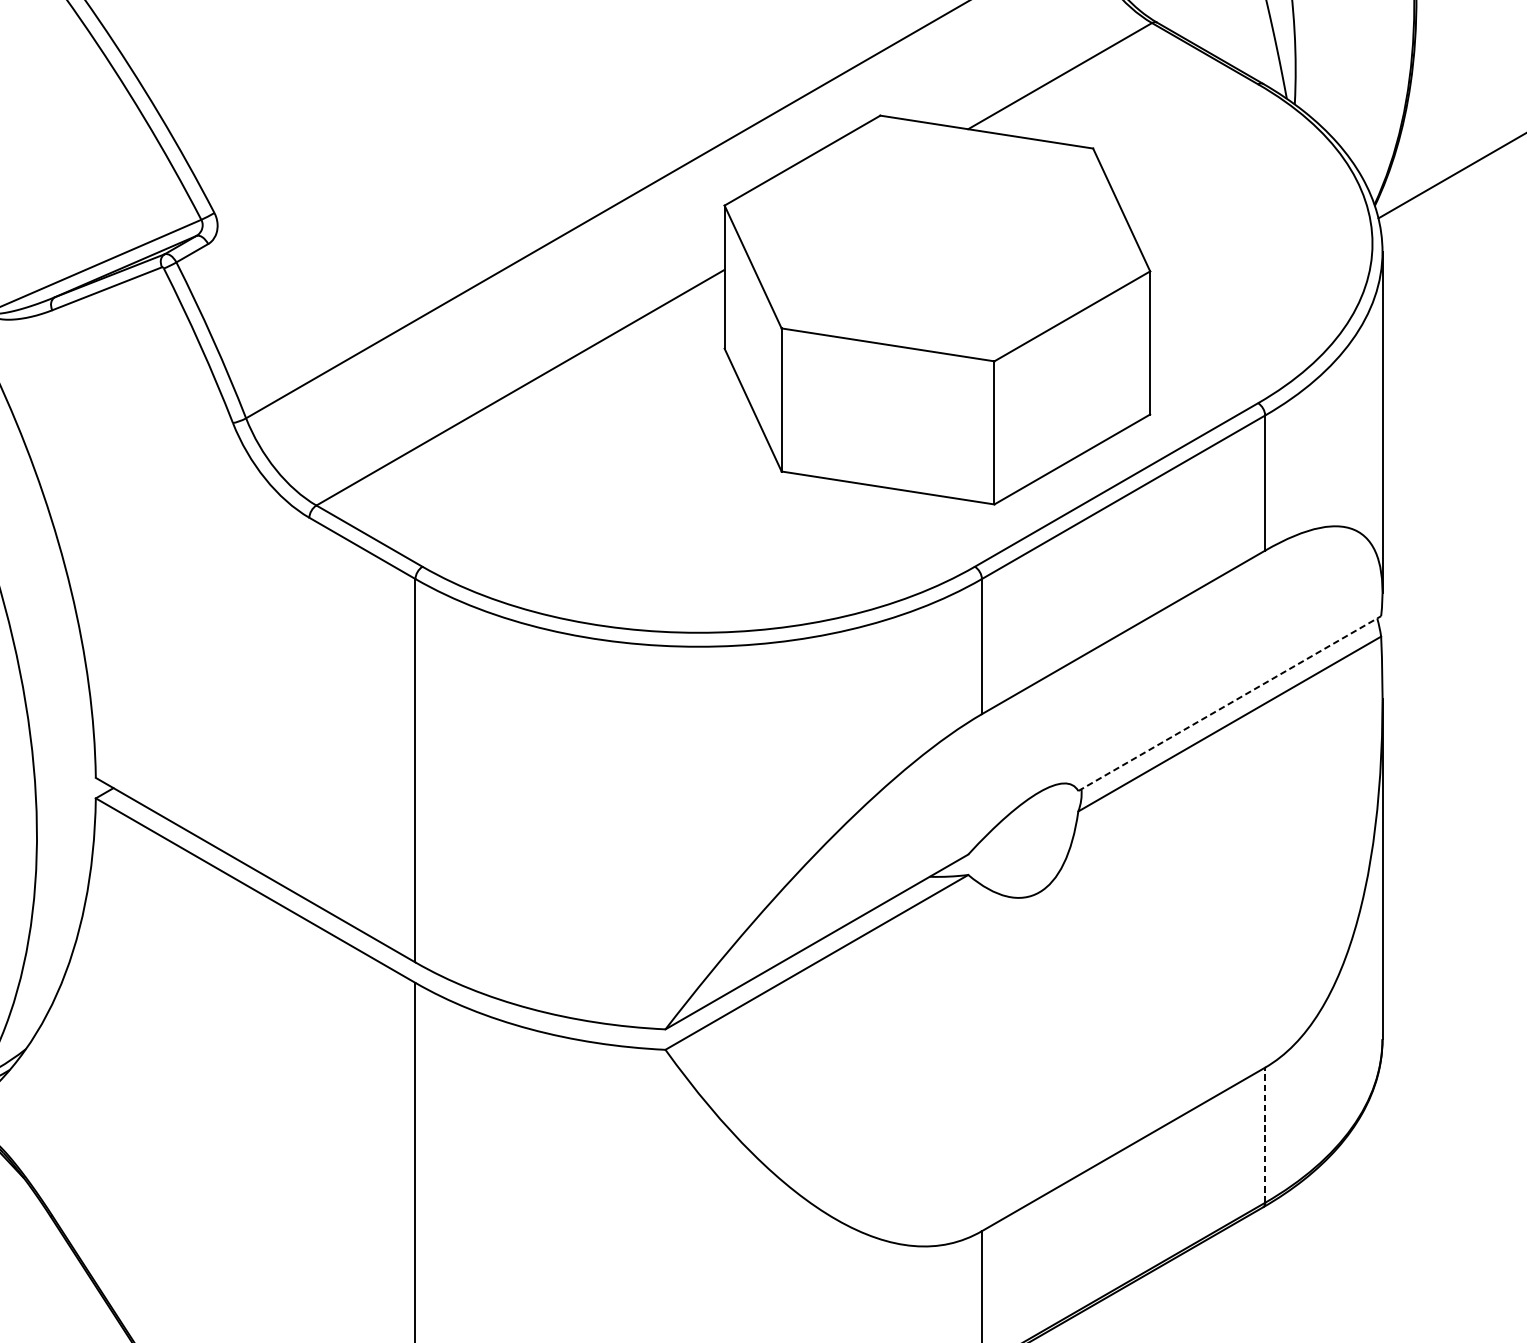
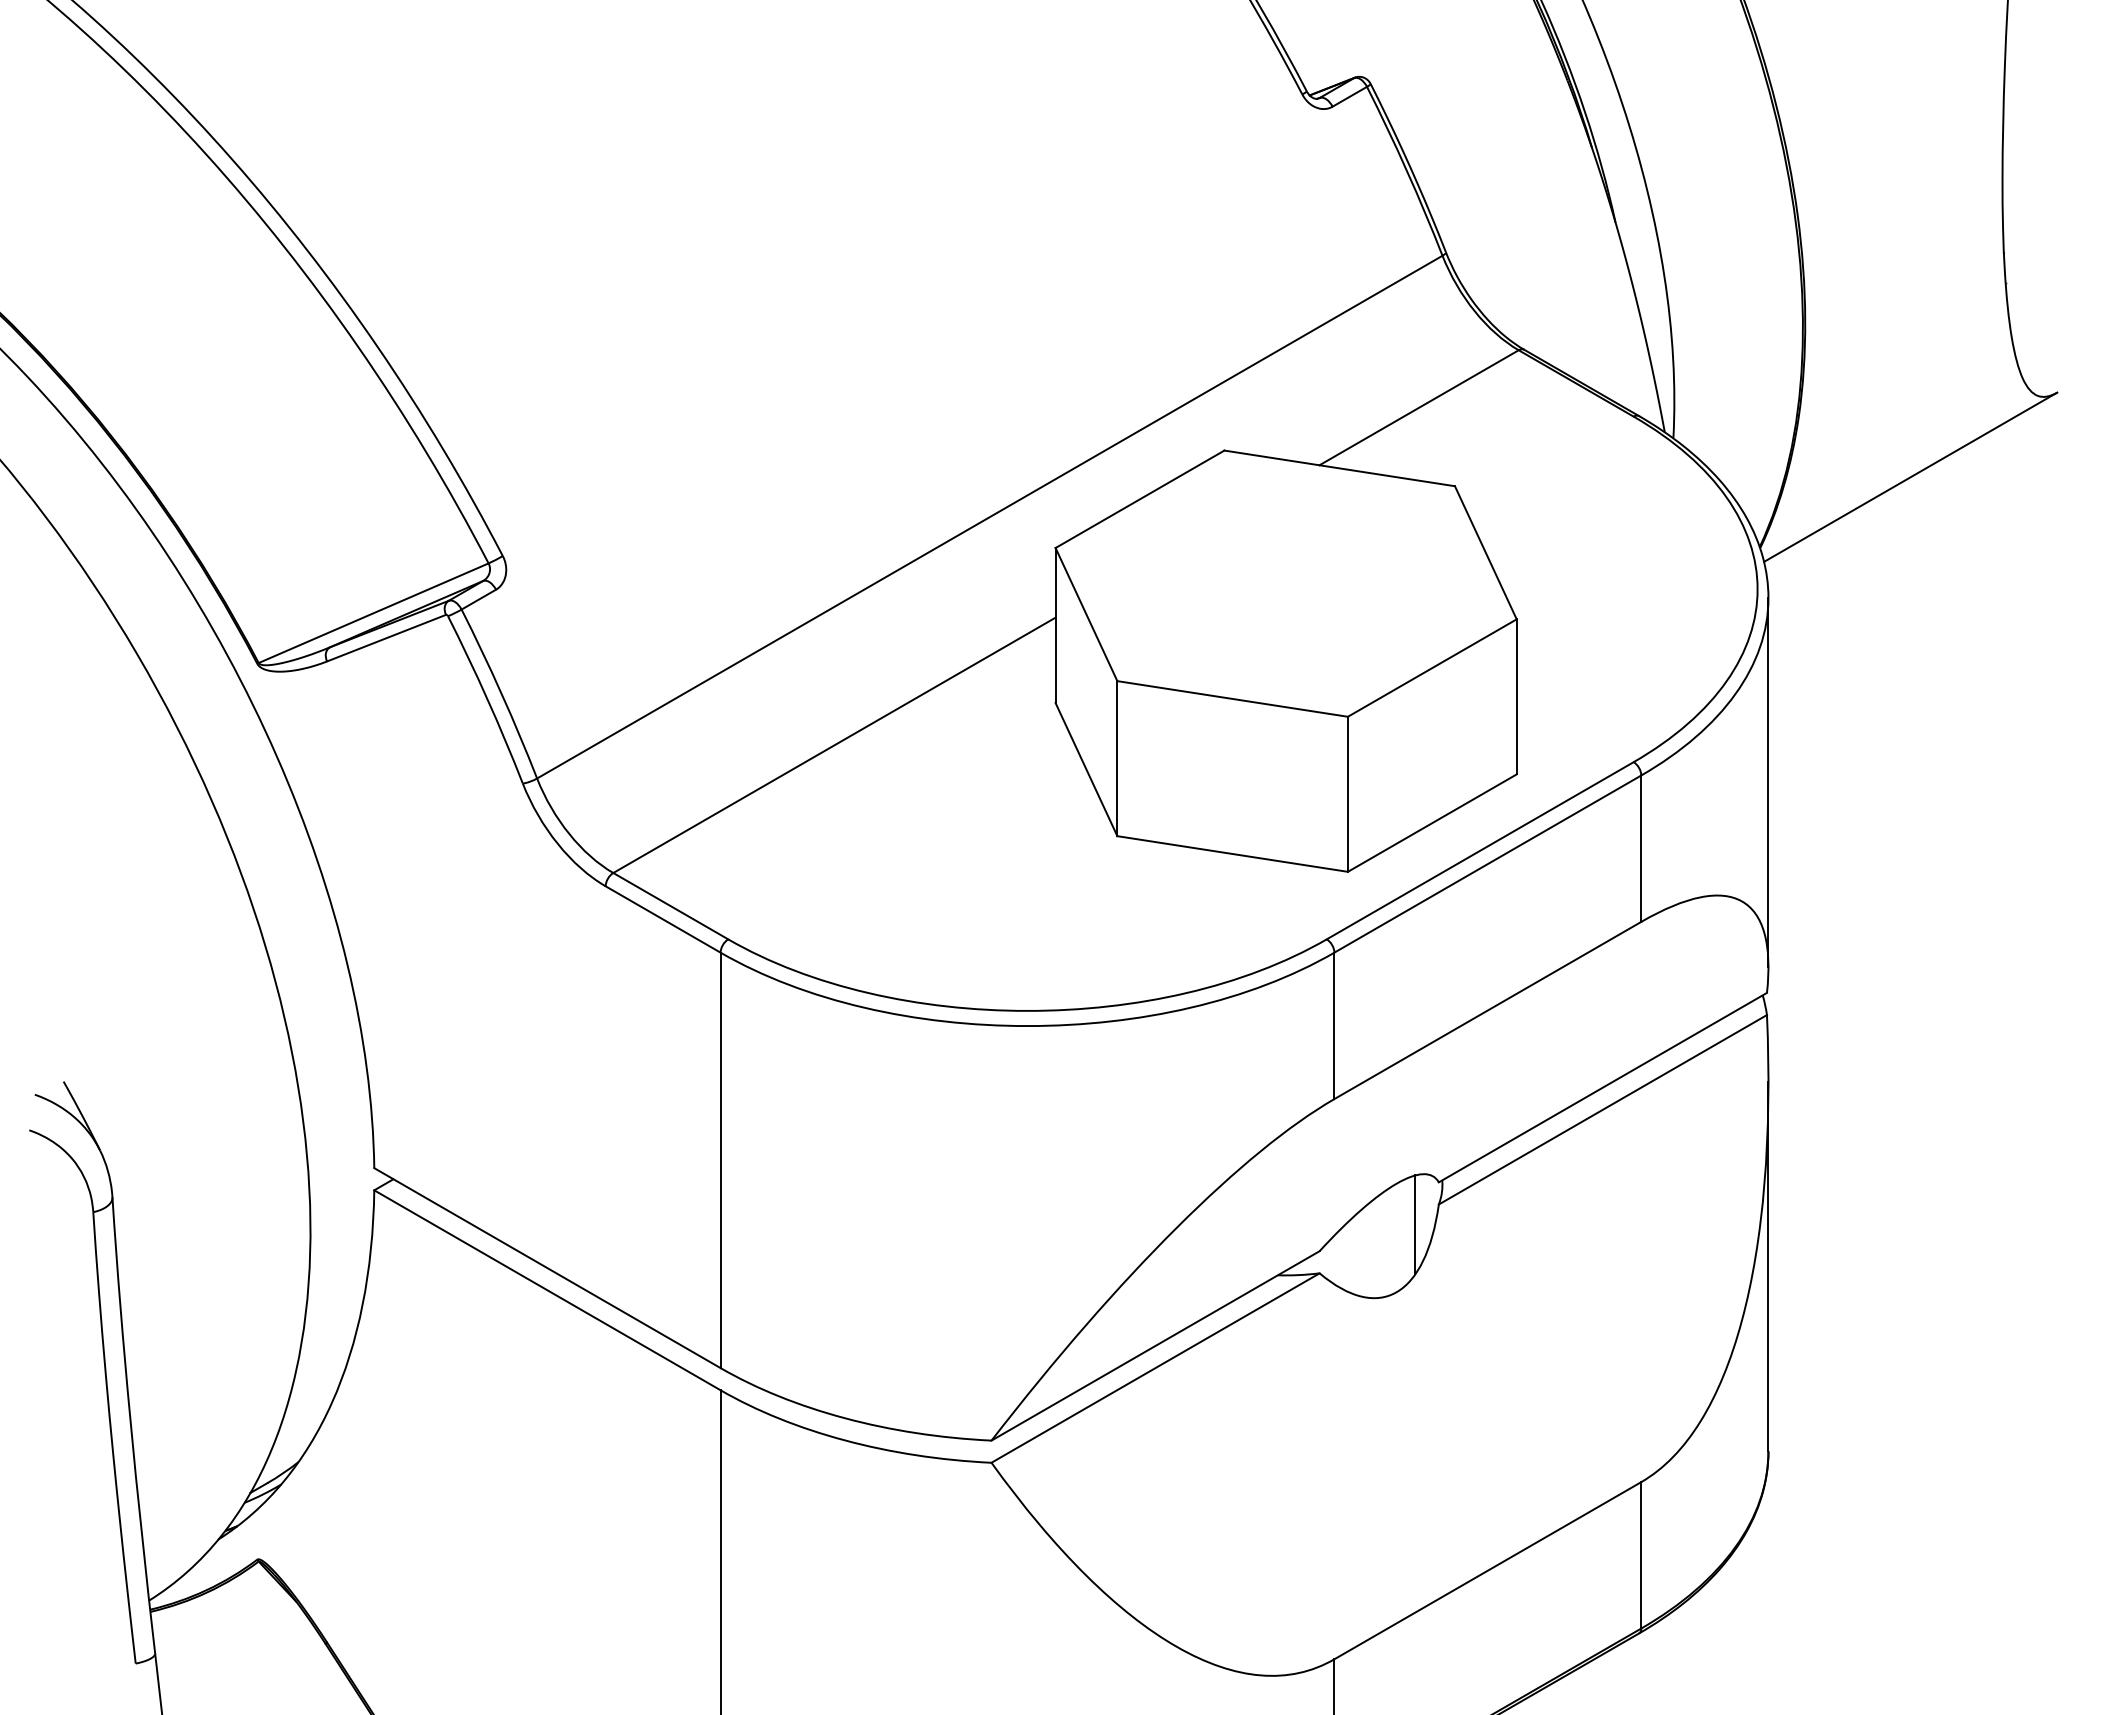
line: (1230, 703) -> (1603, 1087), dashed -> solid
line: (1056, 829) -> (1415, 1224), added
line: (1265, 1134) -> (1641, 1554), dashed -> solid

